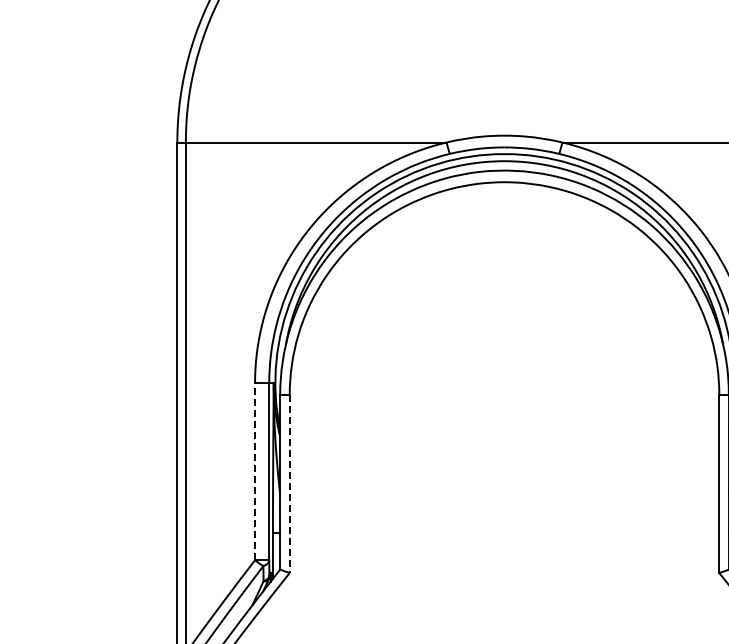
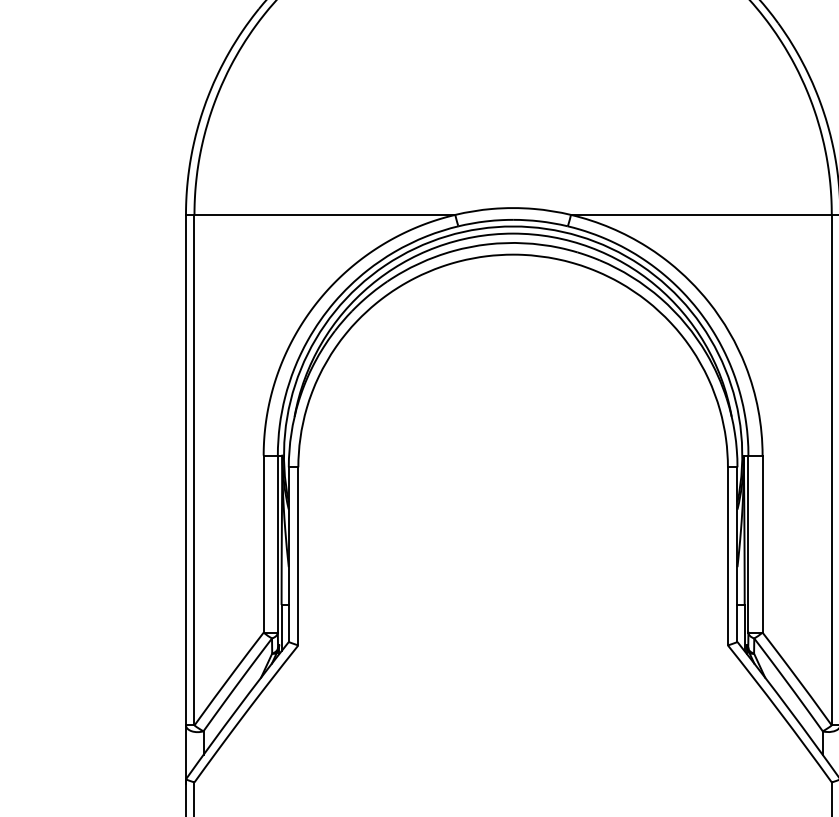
line: (254, 472) -> (263, 544), dashed -> solid
line: (289, 484) -> (298, 556), dashed -> solid

